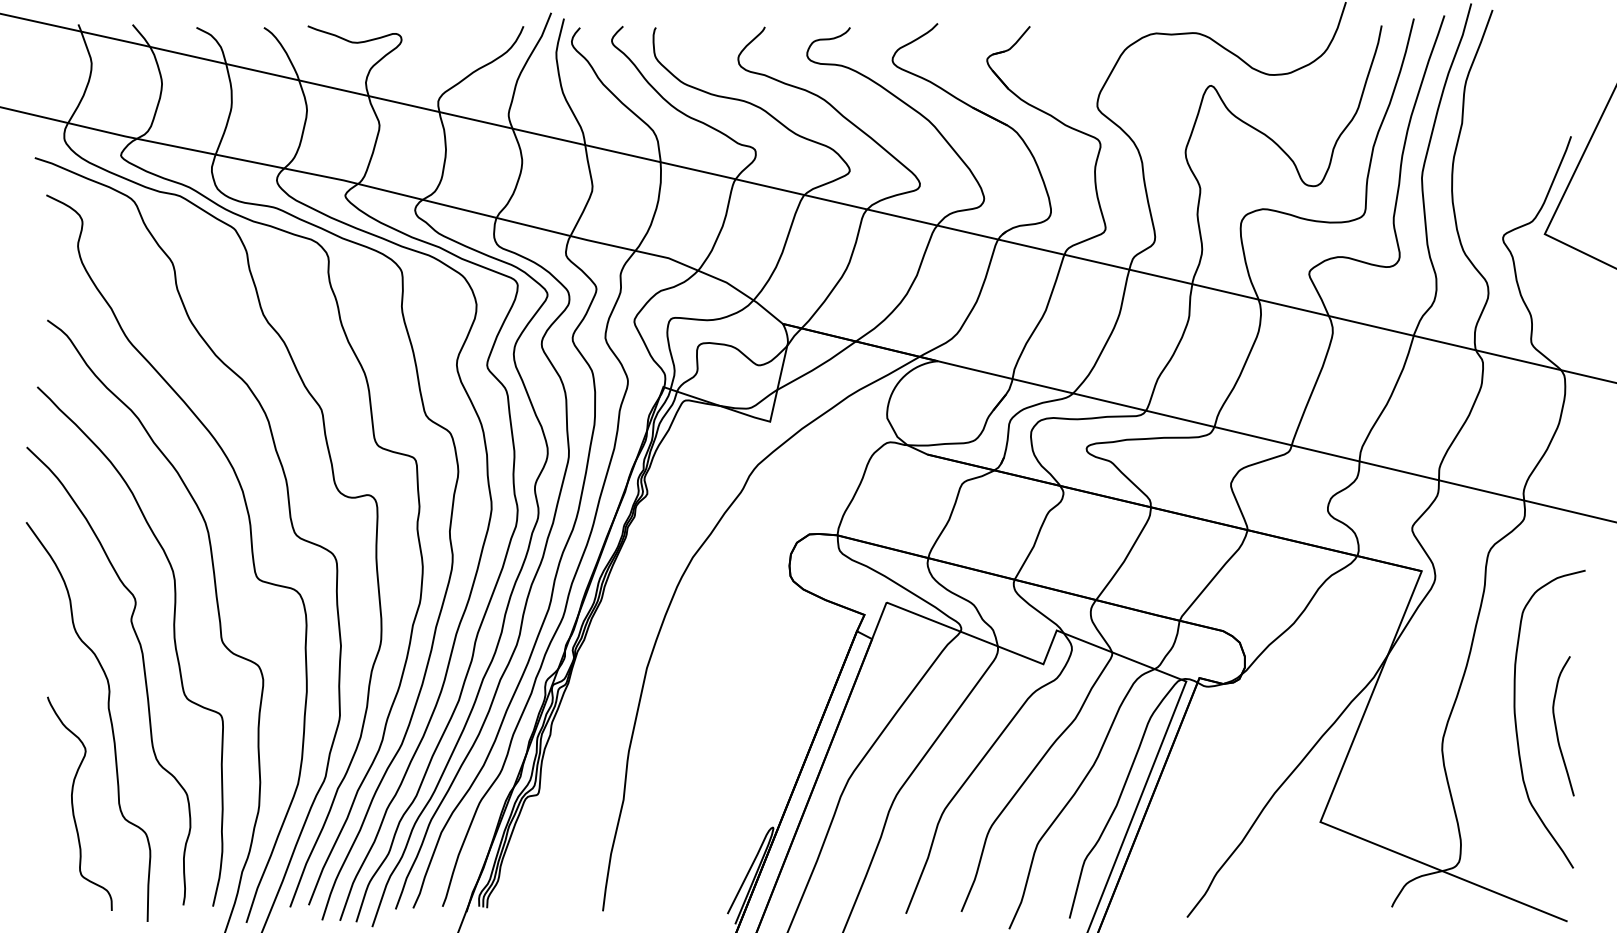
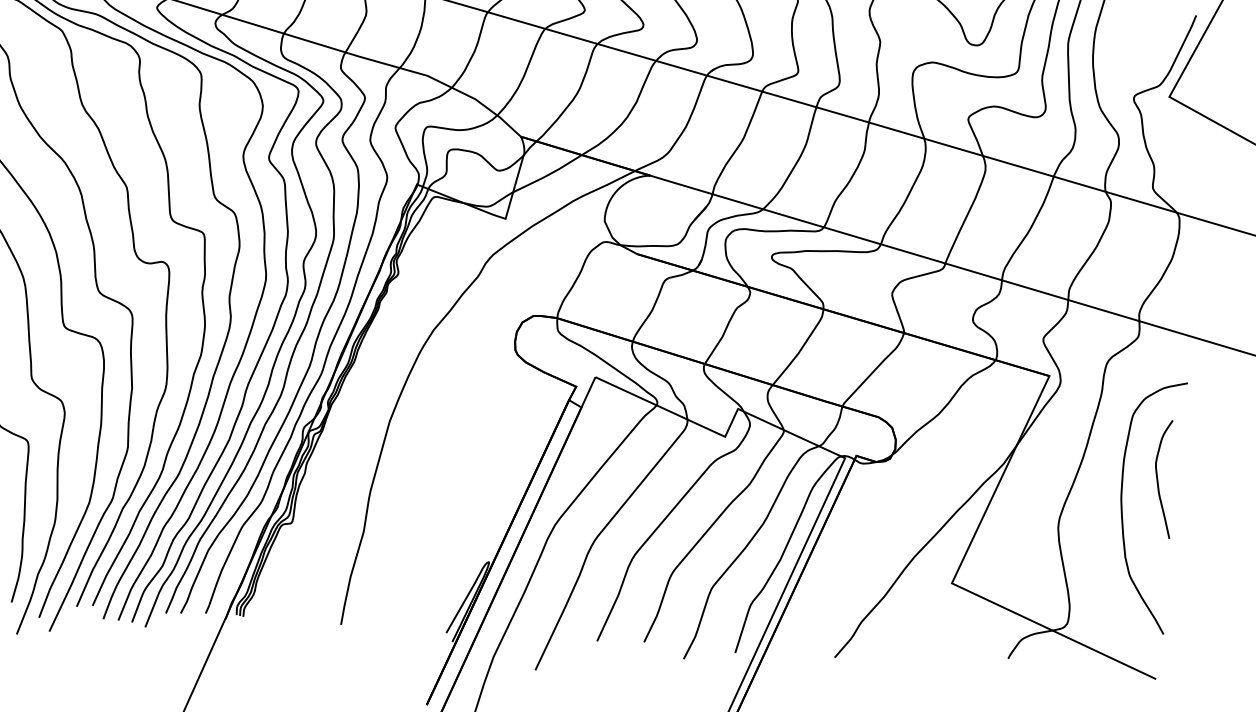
curve: (1557, 729) -> (1158, 481), moved

